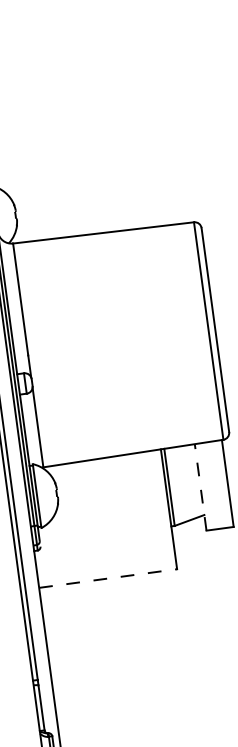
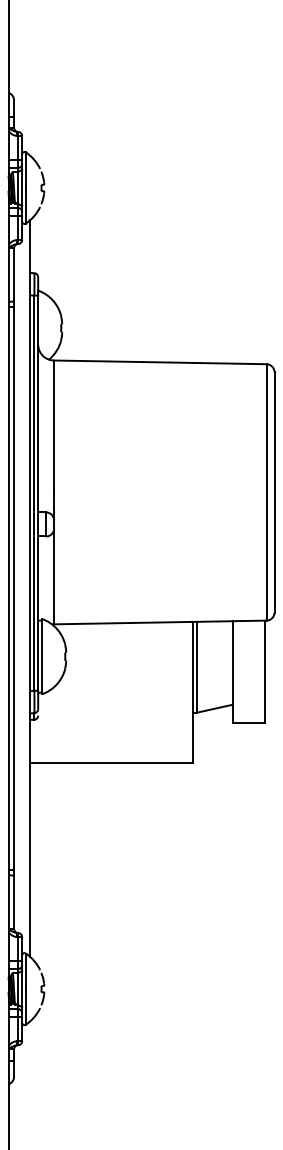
line: (200, 487) -> (232, 672), dashed -> solid
line: (108, 578) -> (111, 763), dashed -> solid

